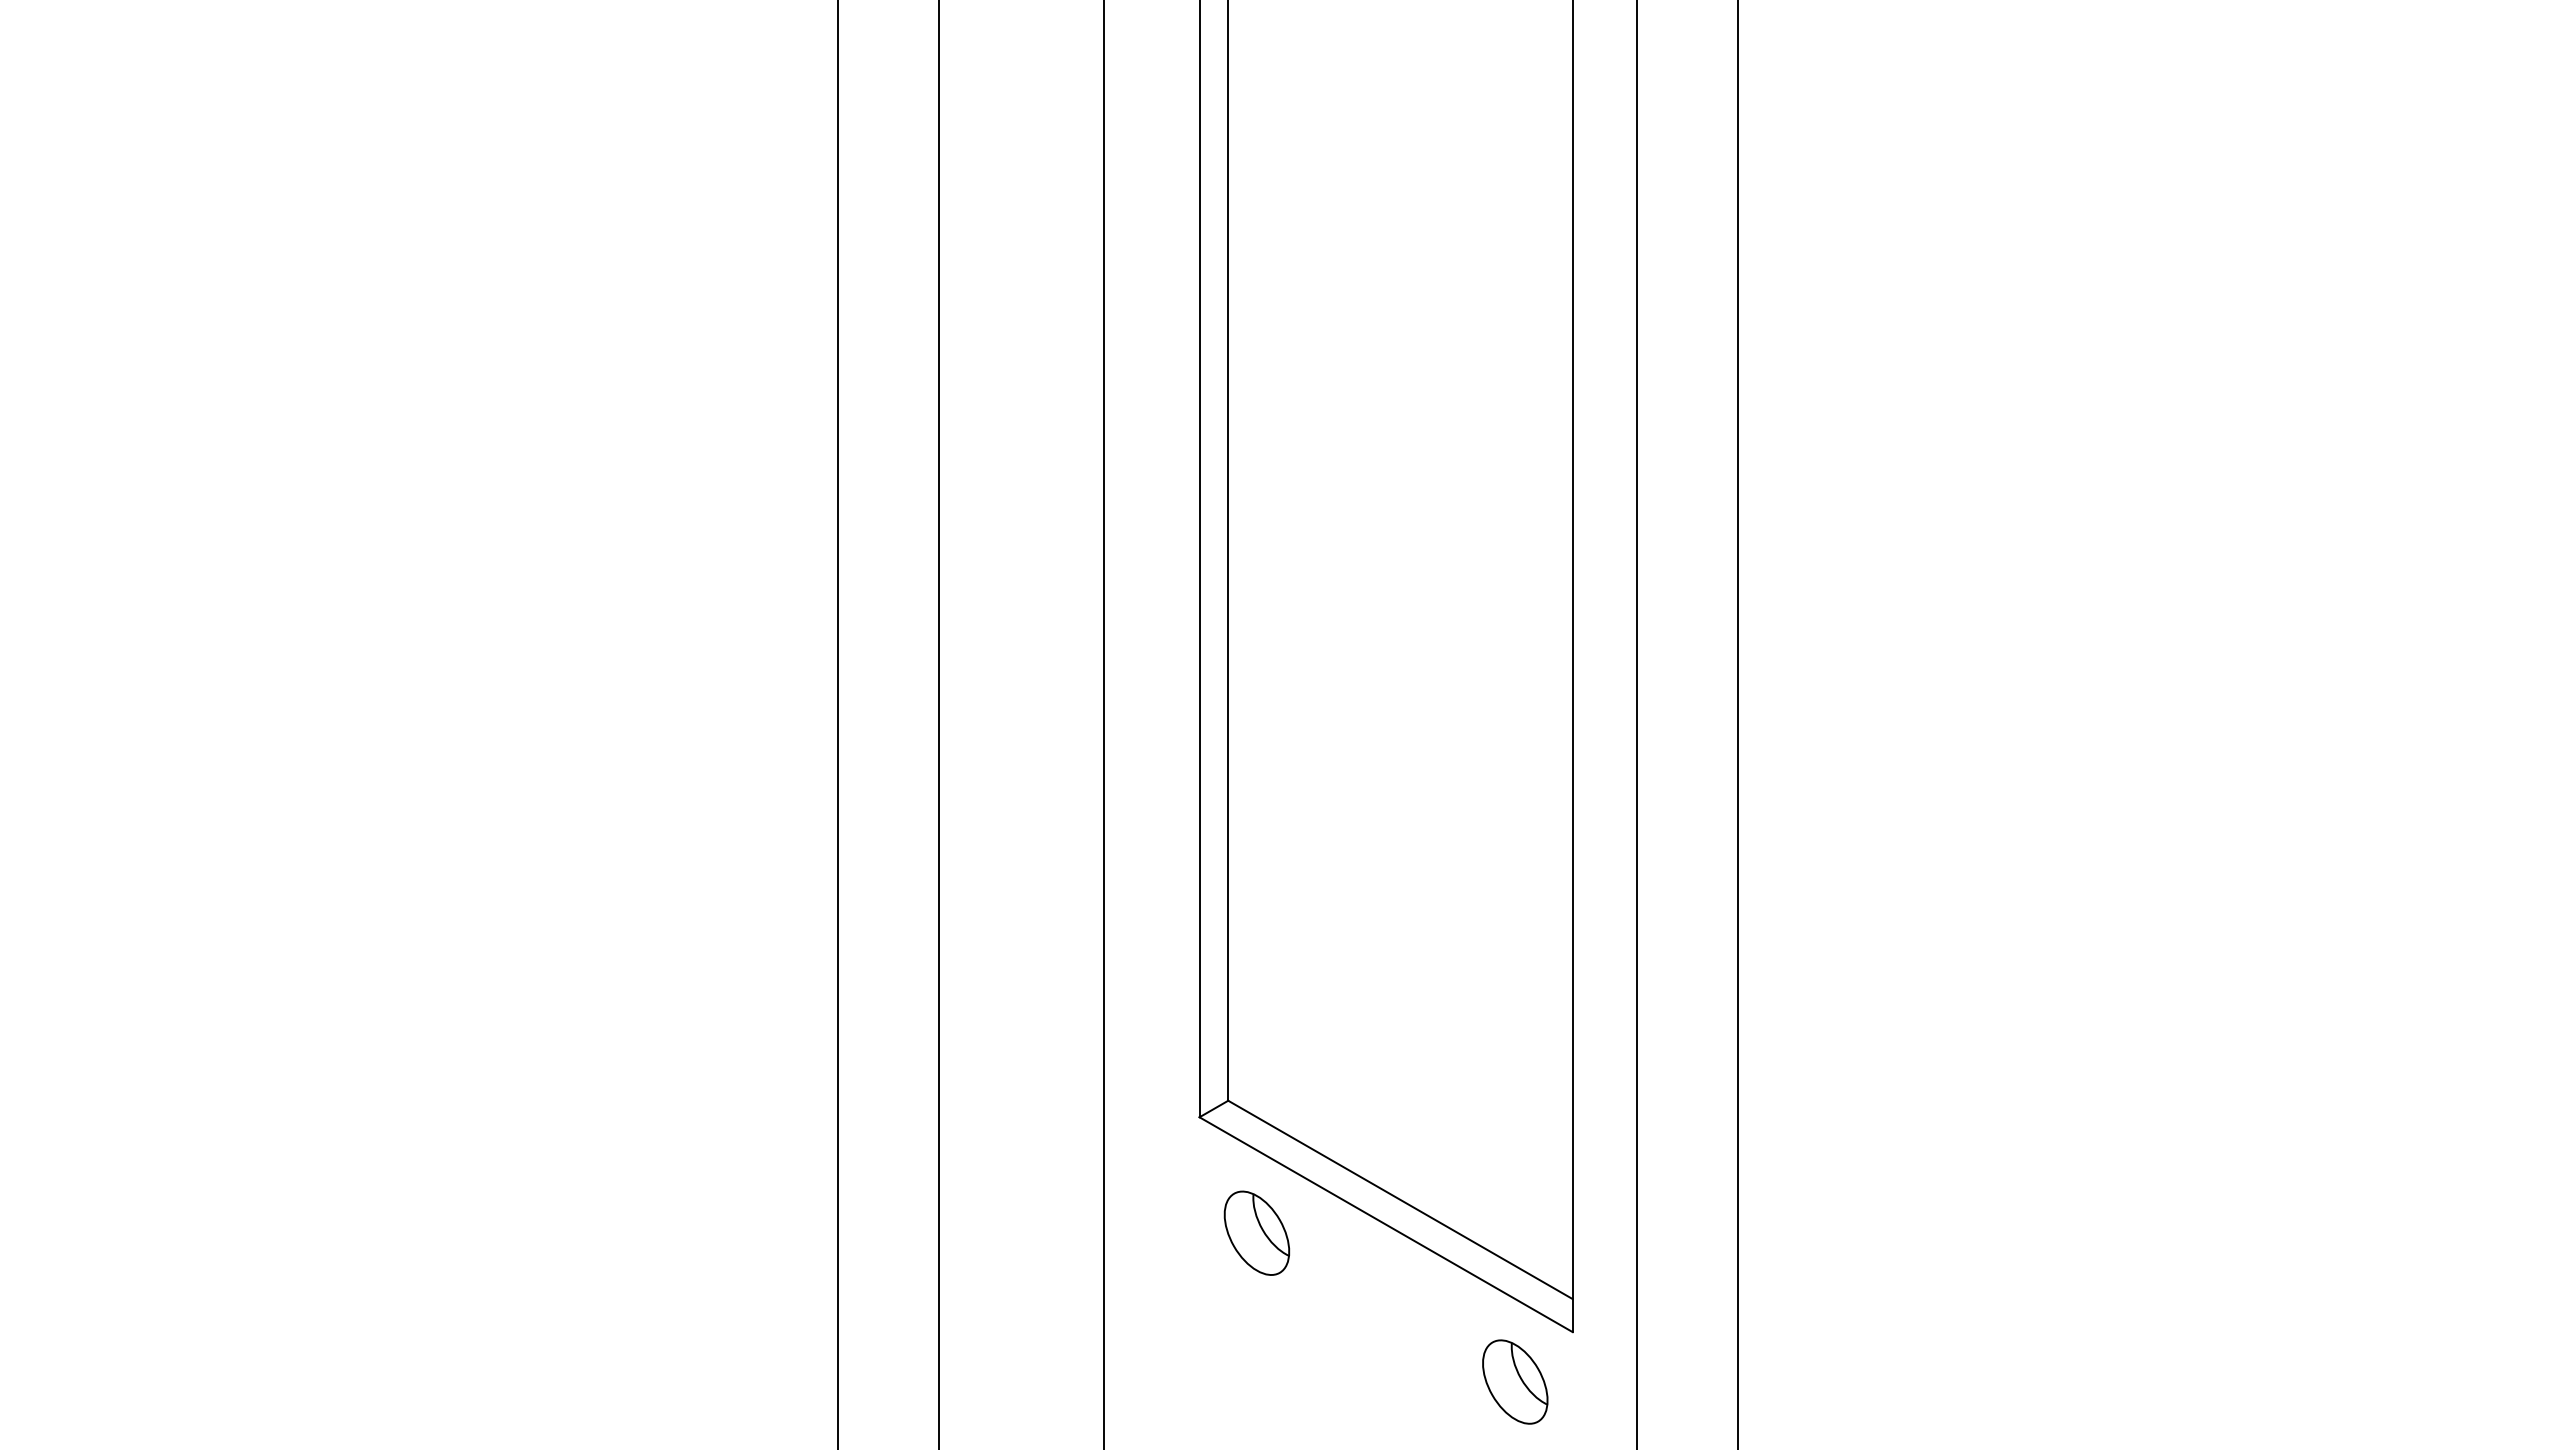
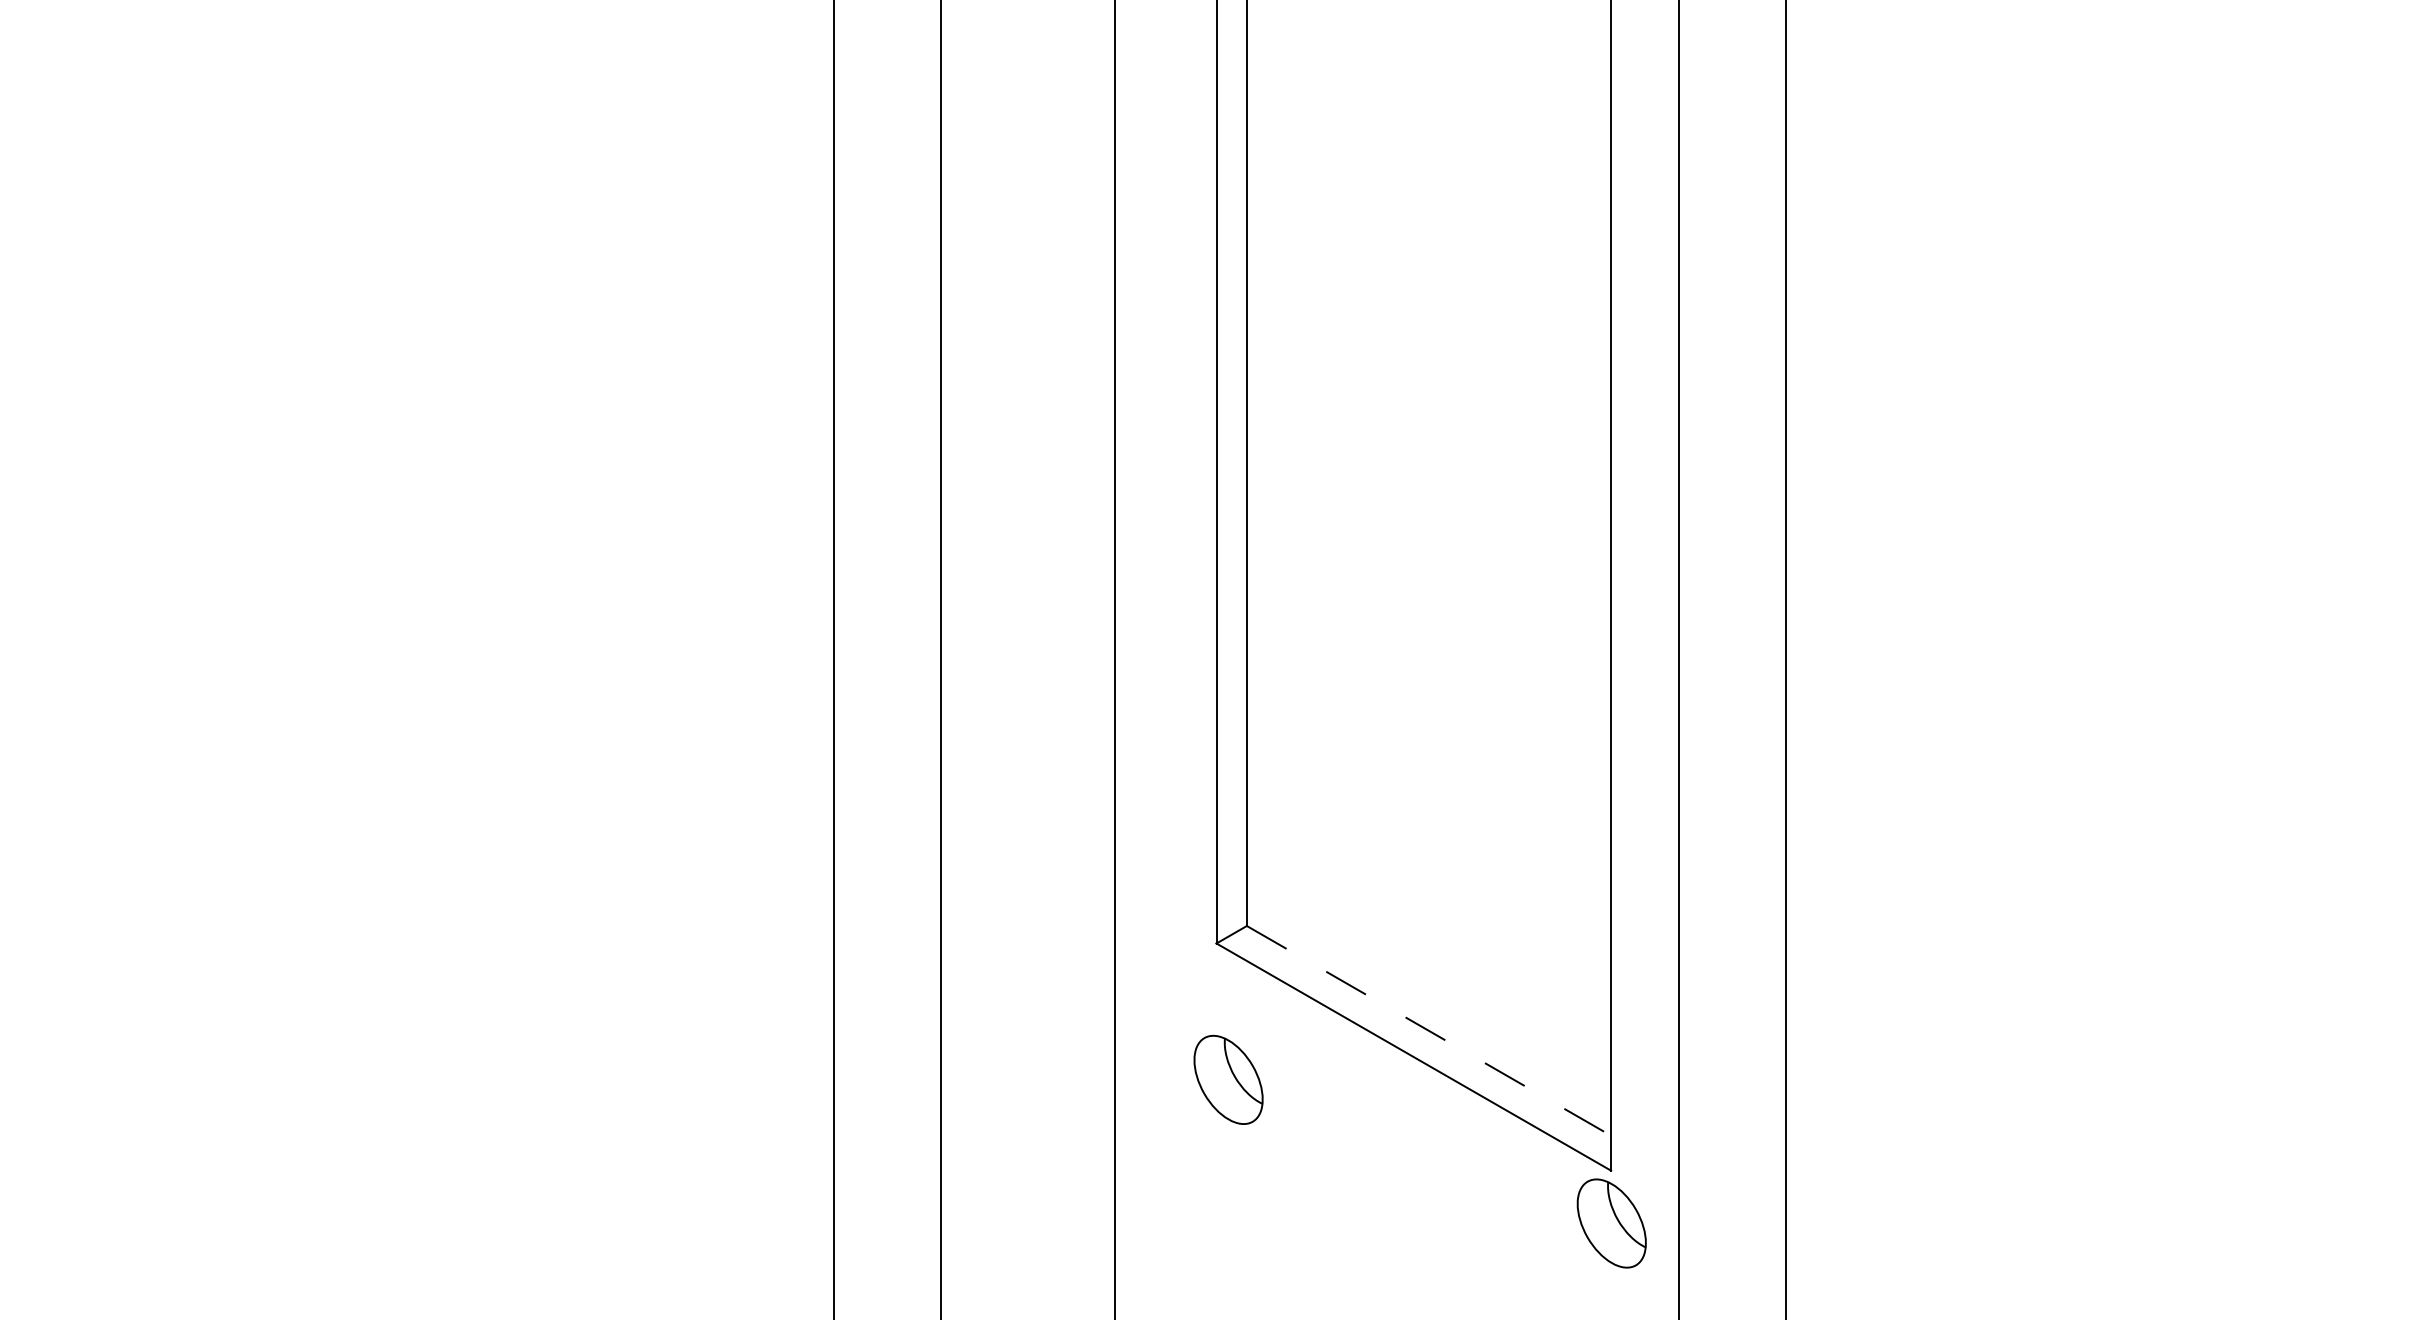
line: (1400, 1199) -> (1429, 1030), solid -> dashed
part: (1256, 1232) -> (1228, 1079), moved
part: (1515, 1381) -> (1612, 1222), moved

